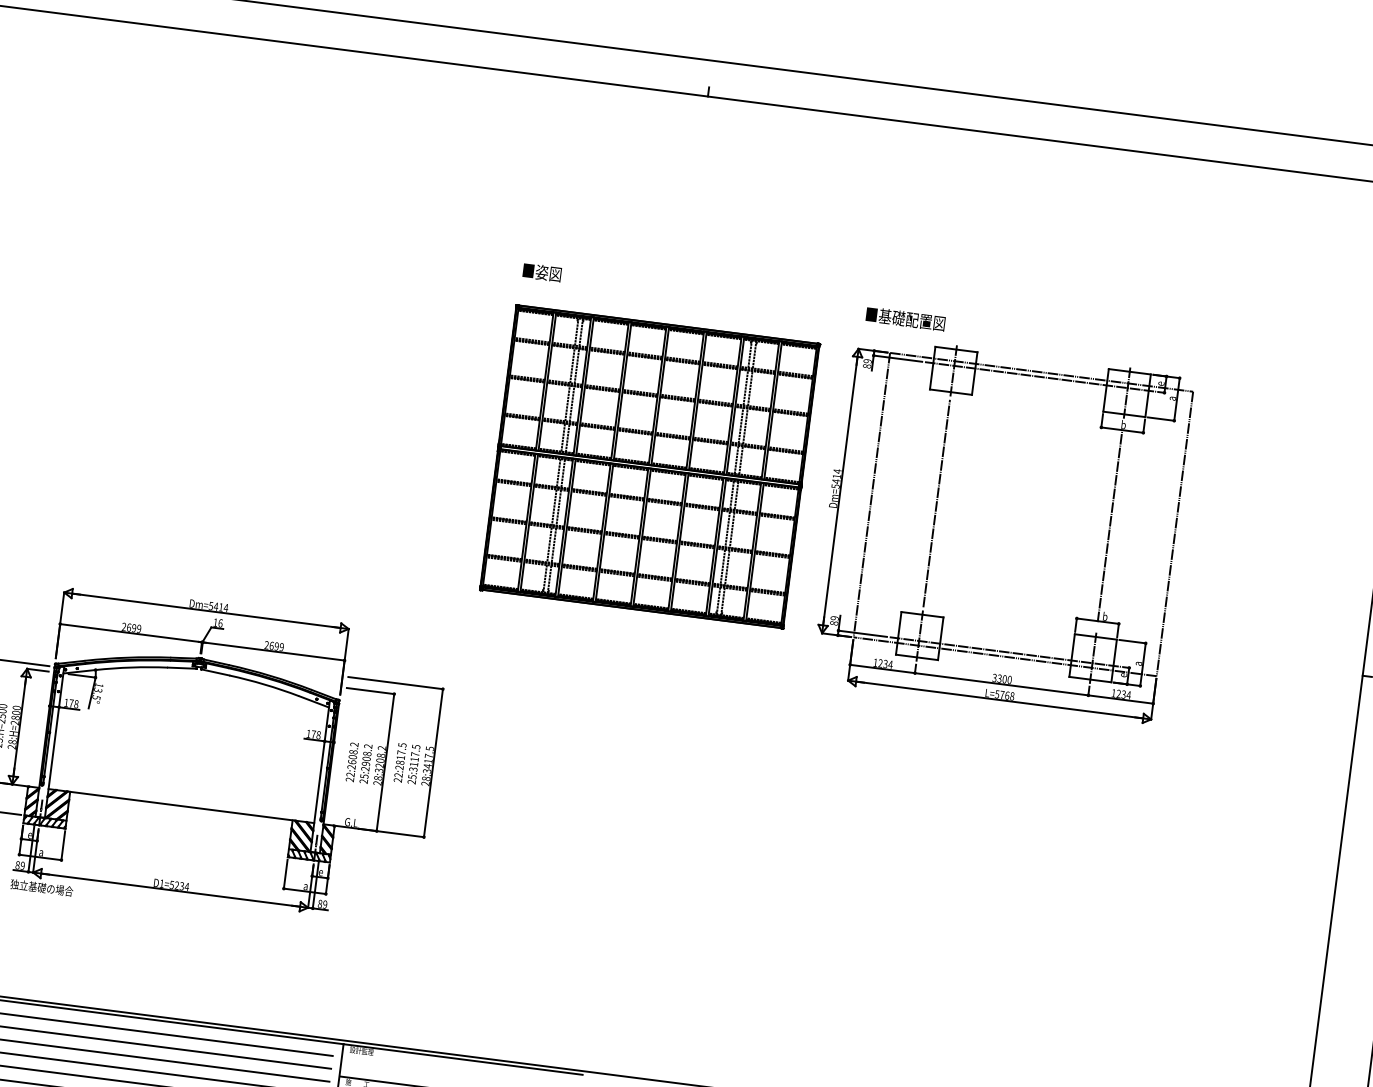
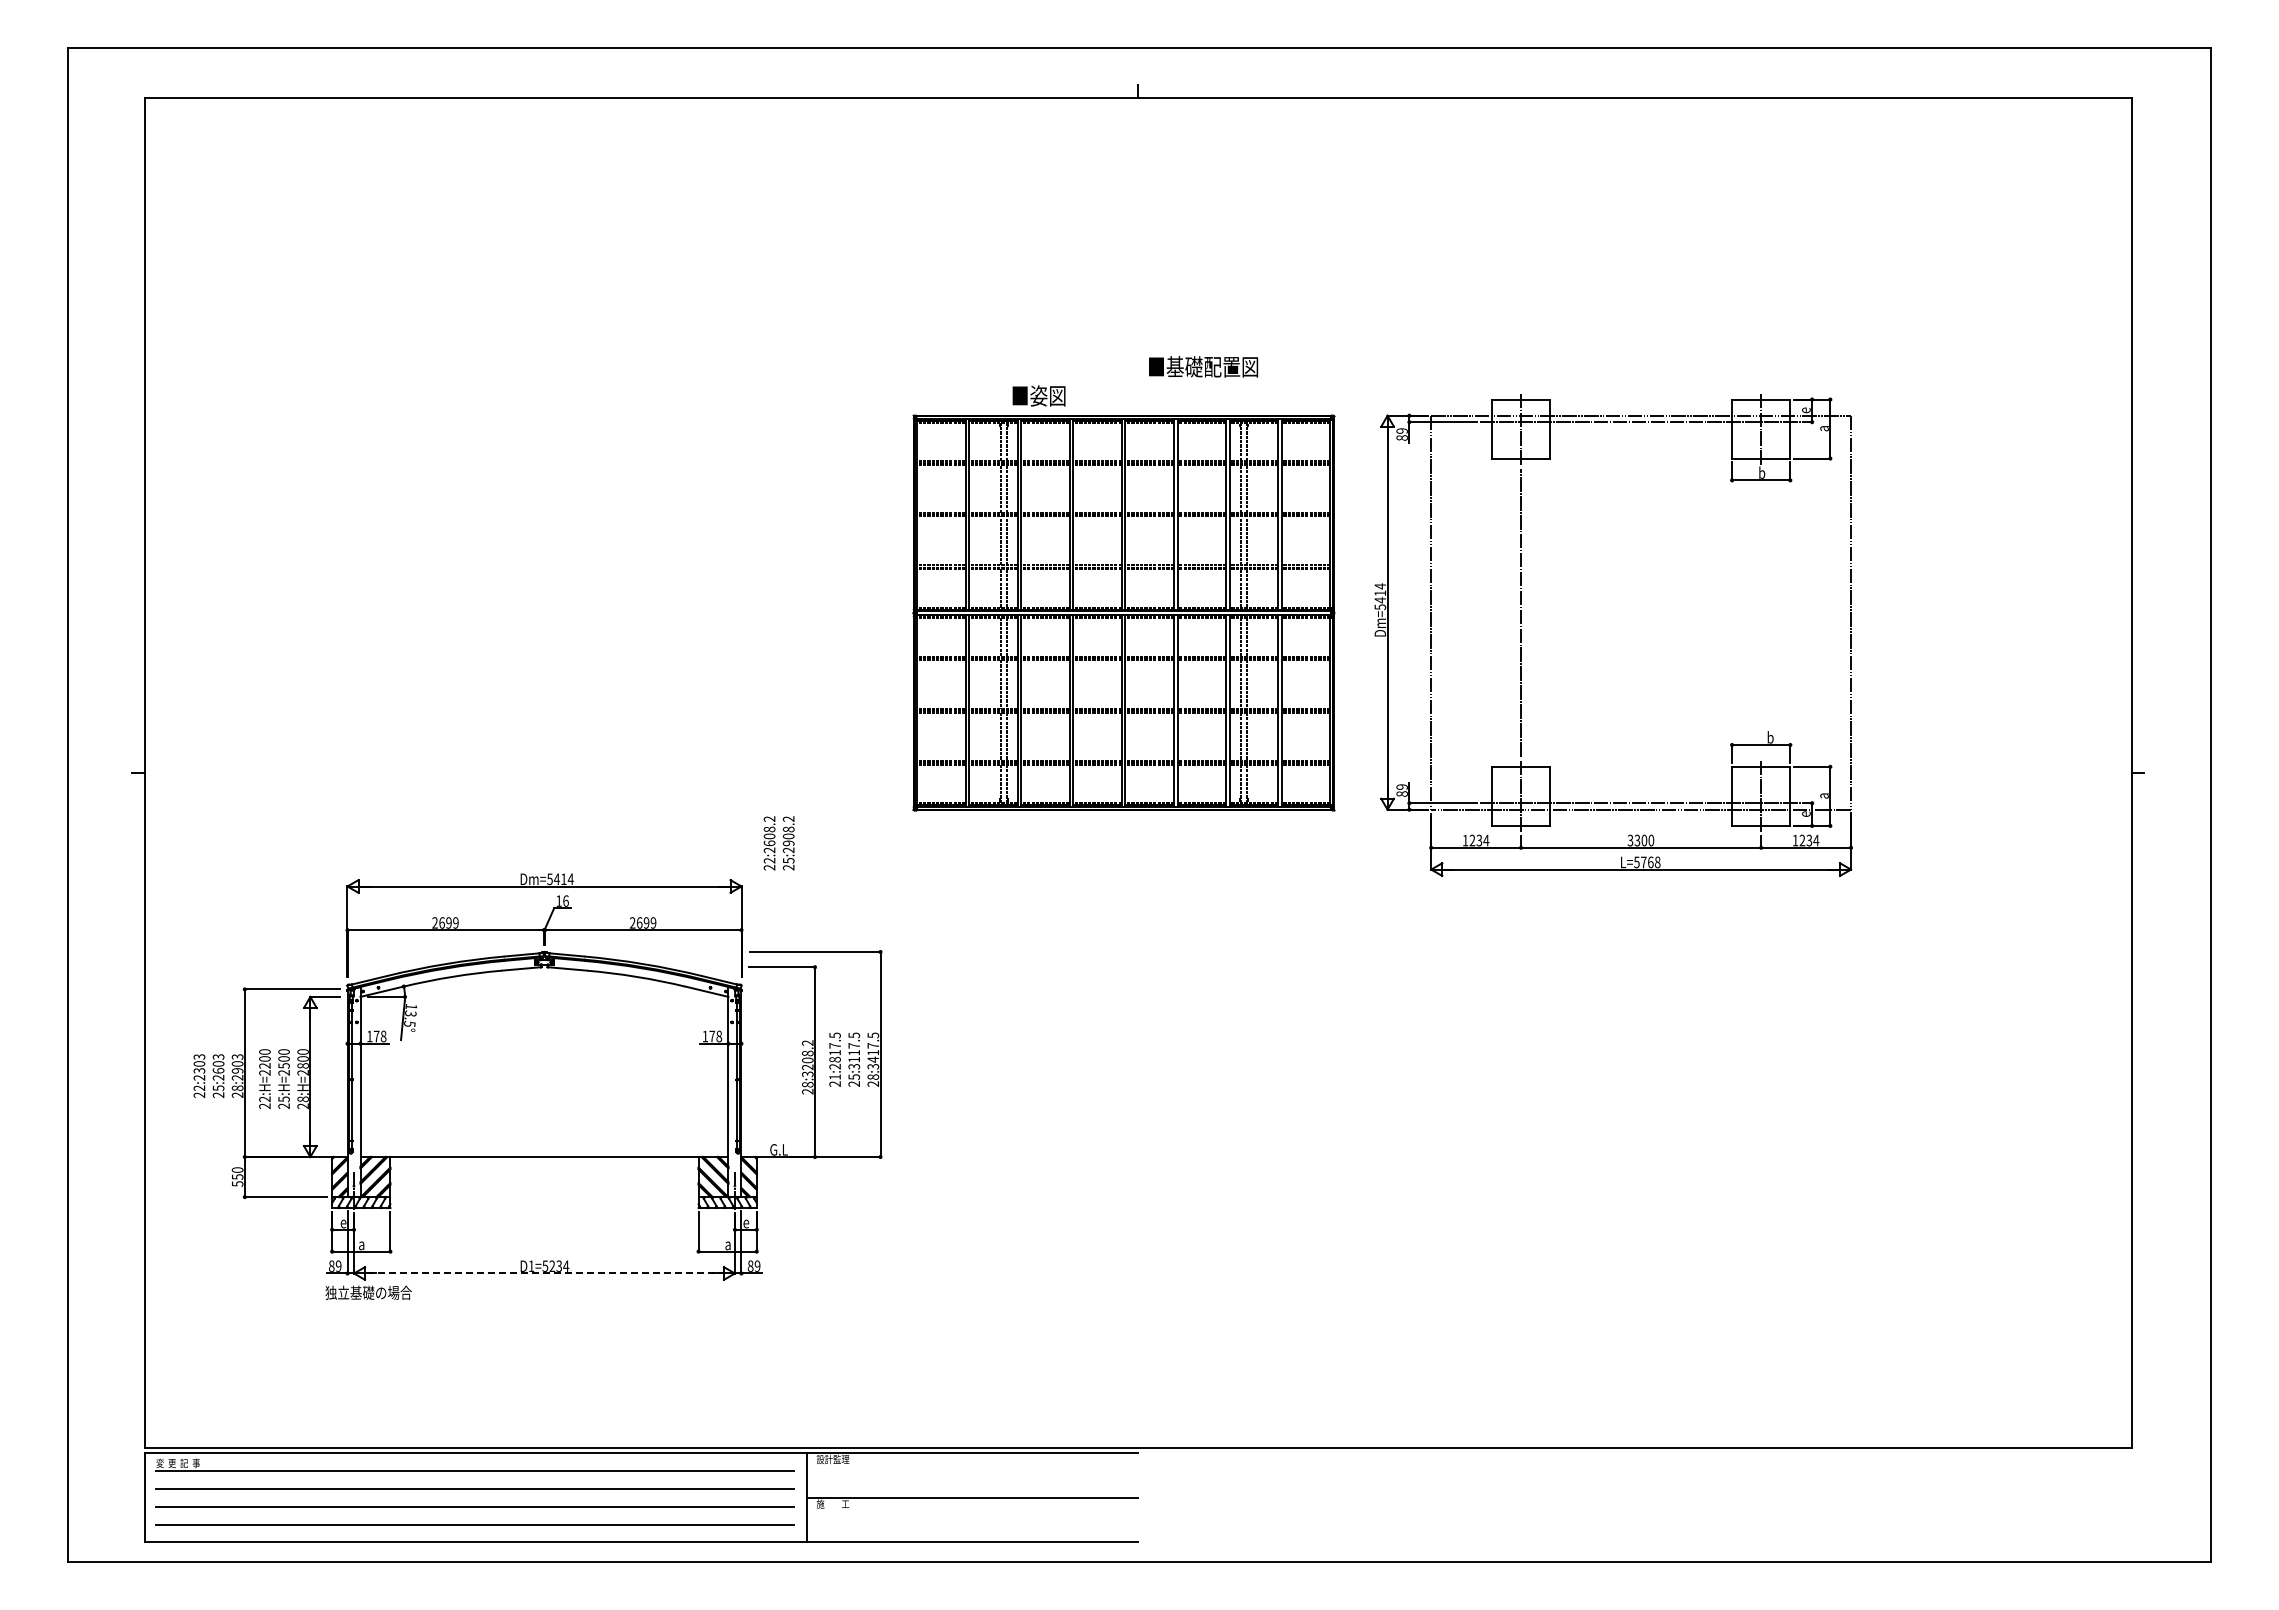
text: (541, 272) -> (1038, 395), moved
text: (905, 318) -> (1203, 366), moved
line: (1110, 525) -> (1761, 612), removed
text: (358, 763) -> (778, 843), moved
text: (398, 774) -> (834, 1076), 22:2817.5 -> 21:2817.5
line: (170, 890) -> (544, 1273), solid -> dashed

